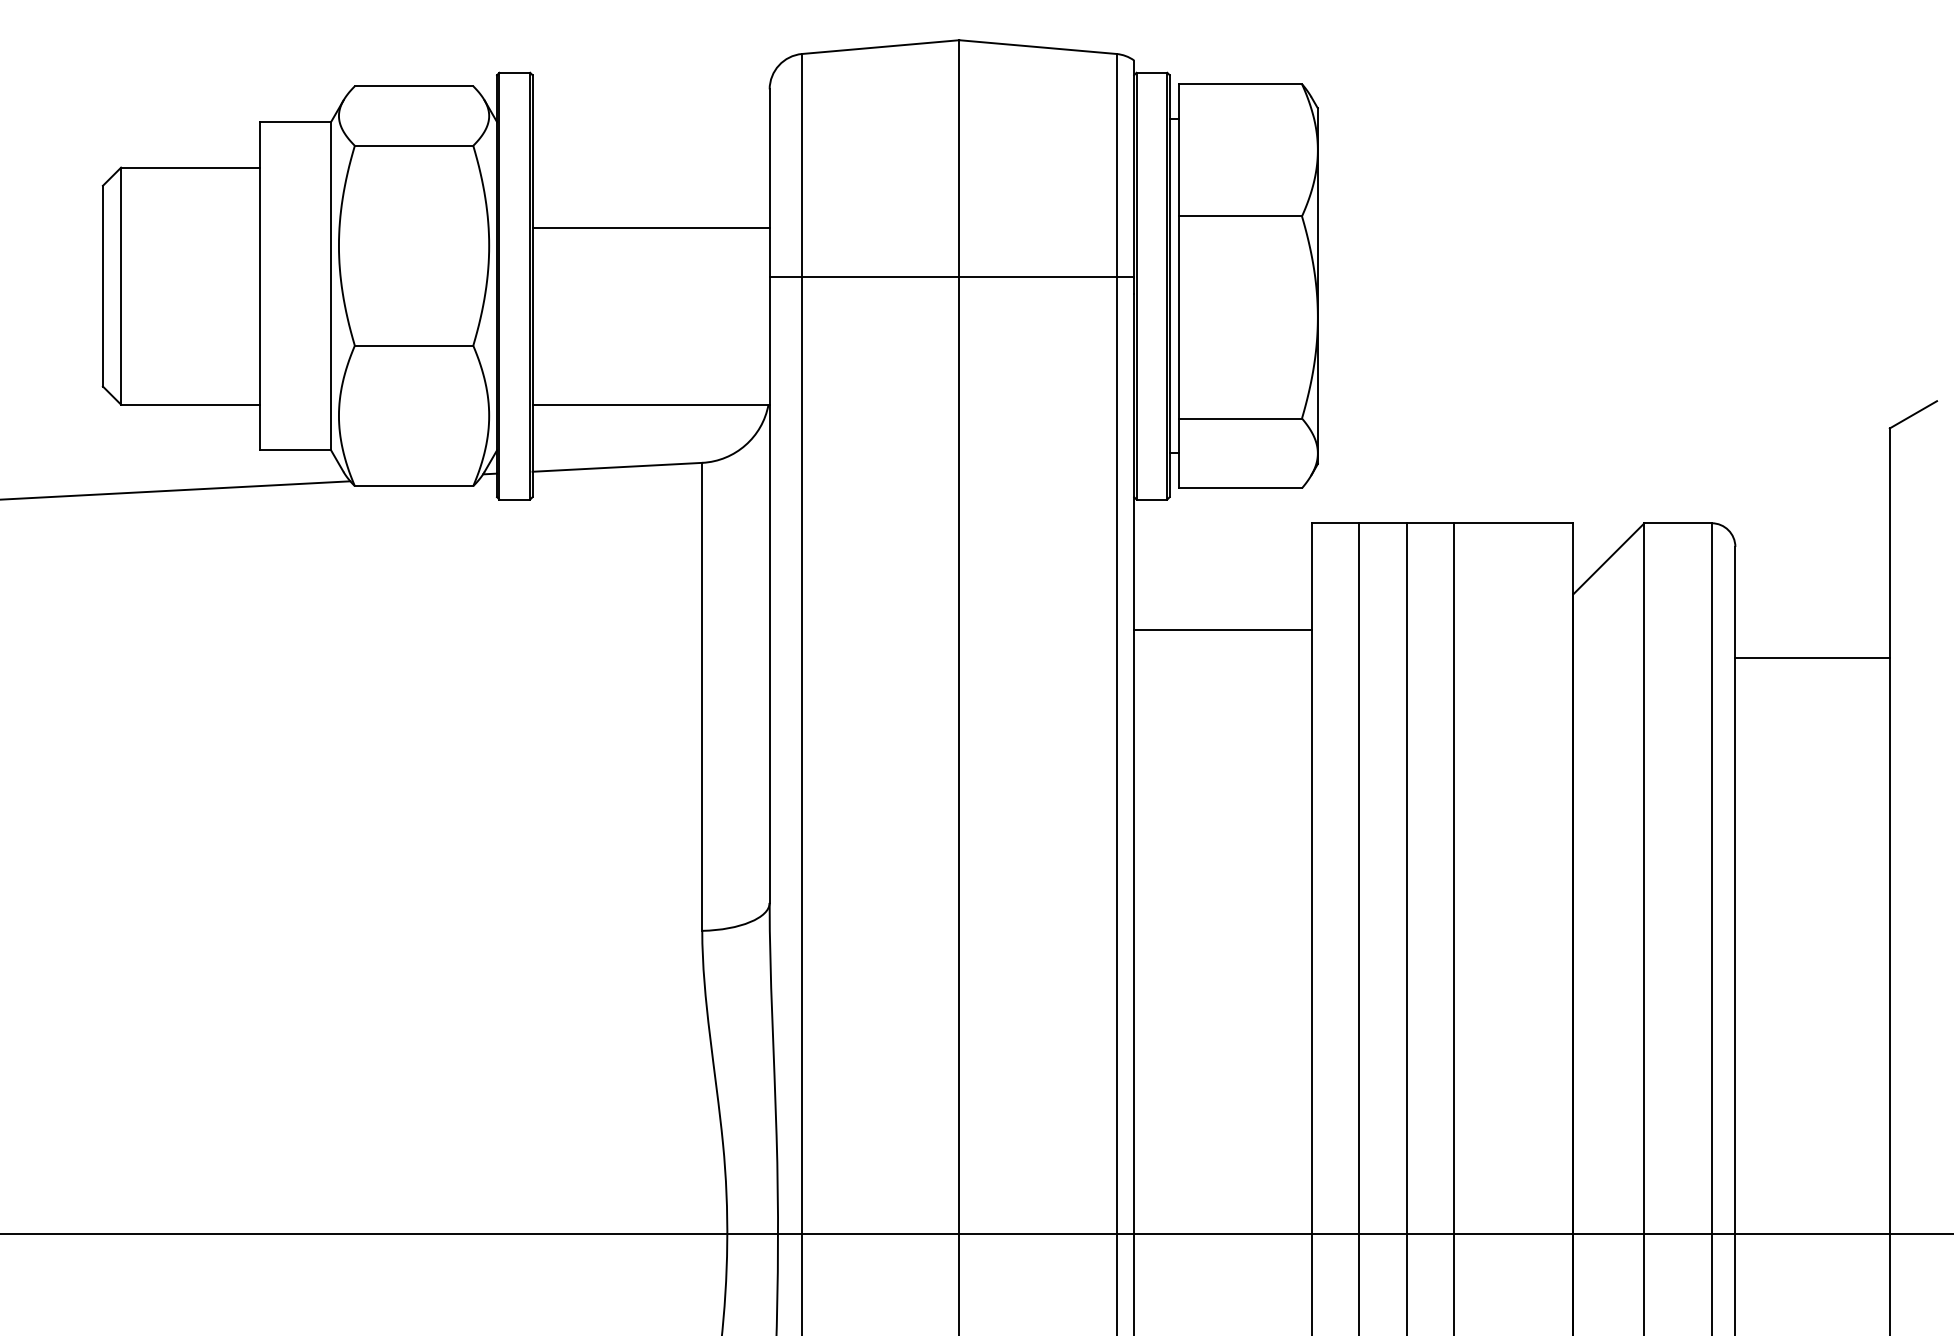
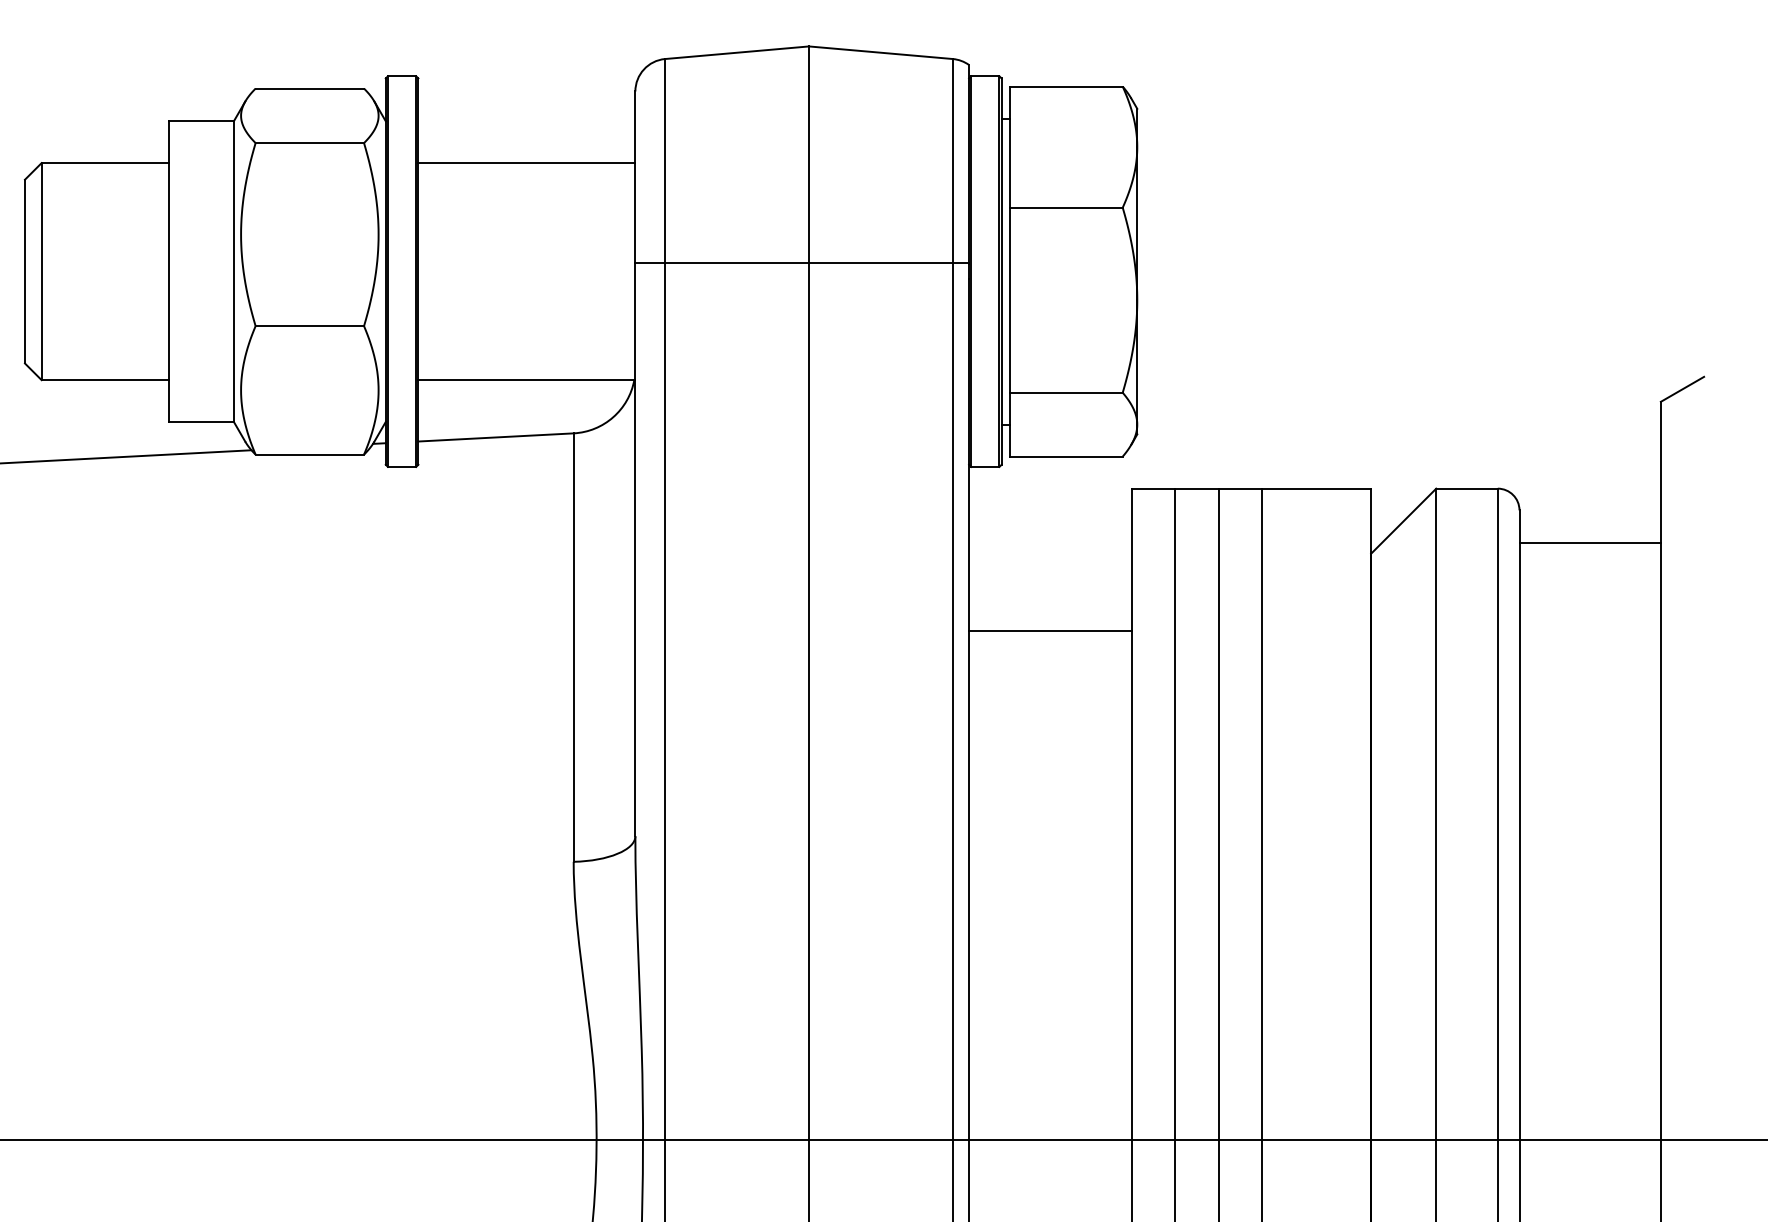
line: (650, 227) -> (526, 162), moved
line: (1222, 629) -> (1049, 630), moved
line: (1812, 657) -> (1590, 542), moved

